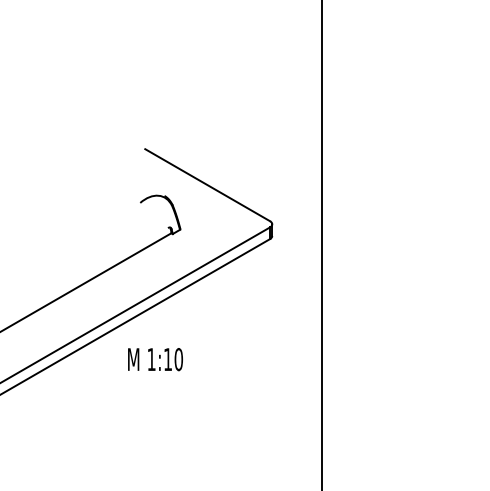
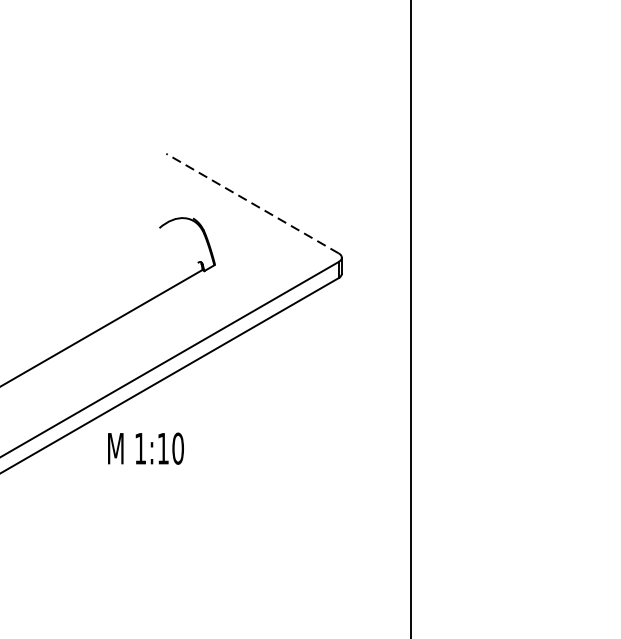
line: (207, 184) -> (252, 202), solid -> dashed
text: (155, 359) -> (145, 448), moved

